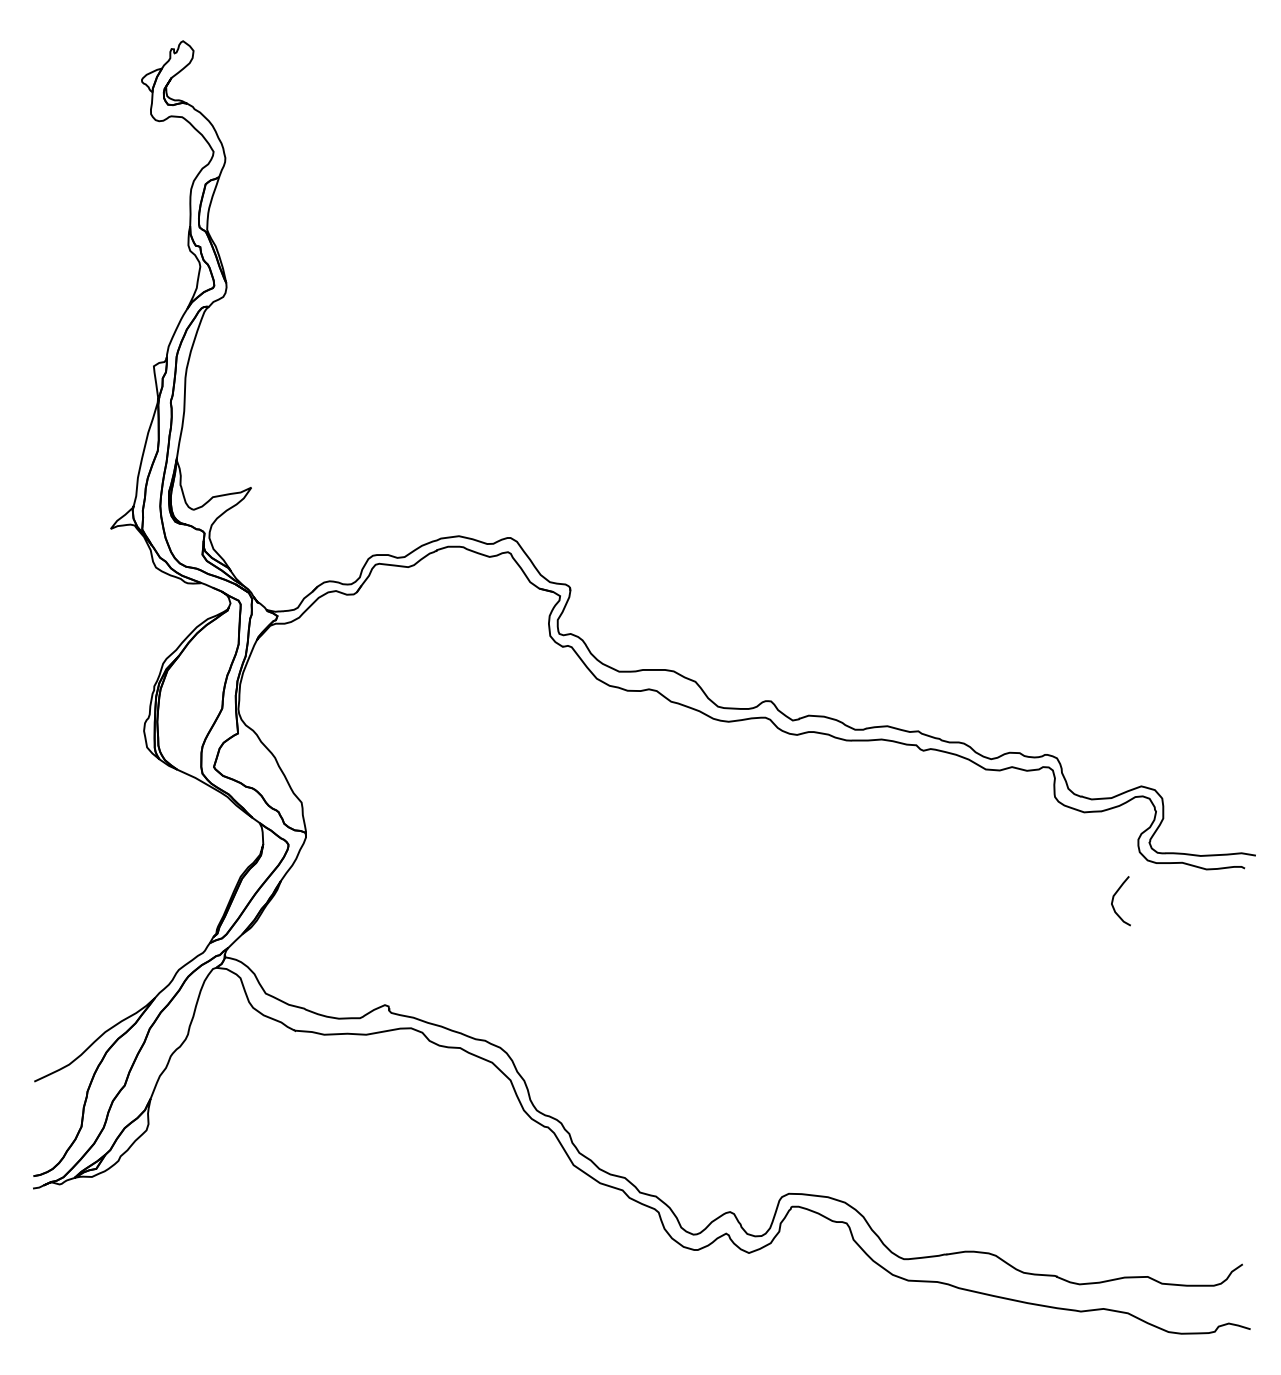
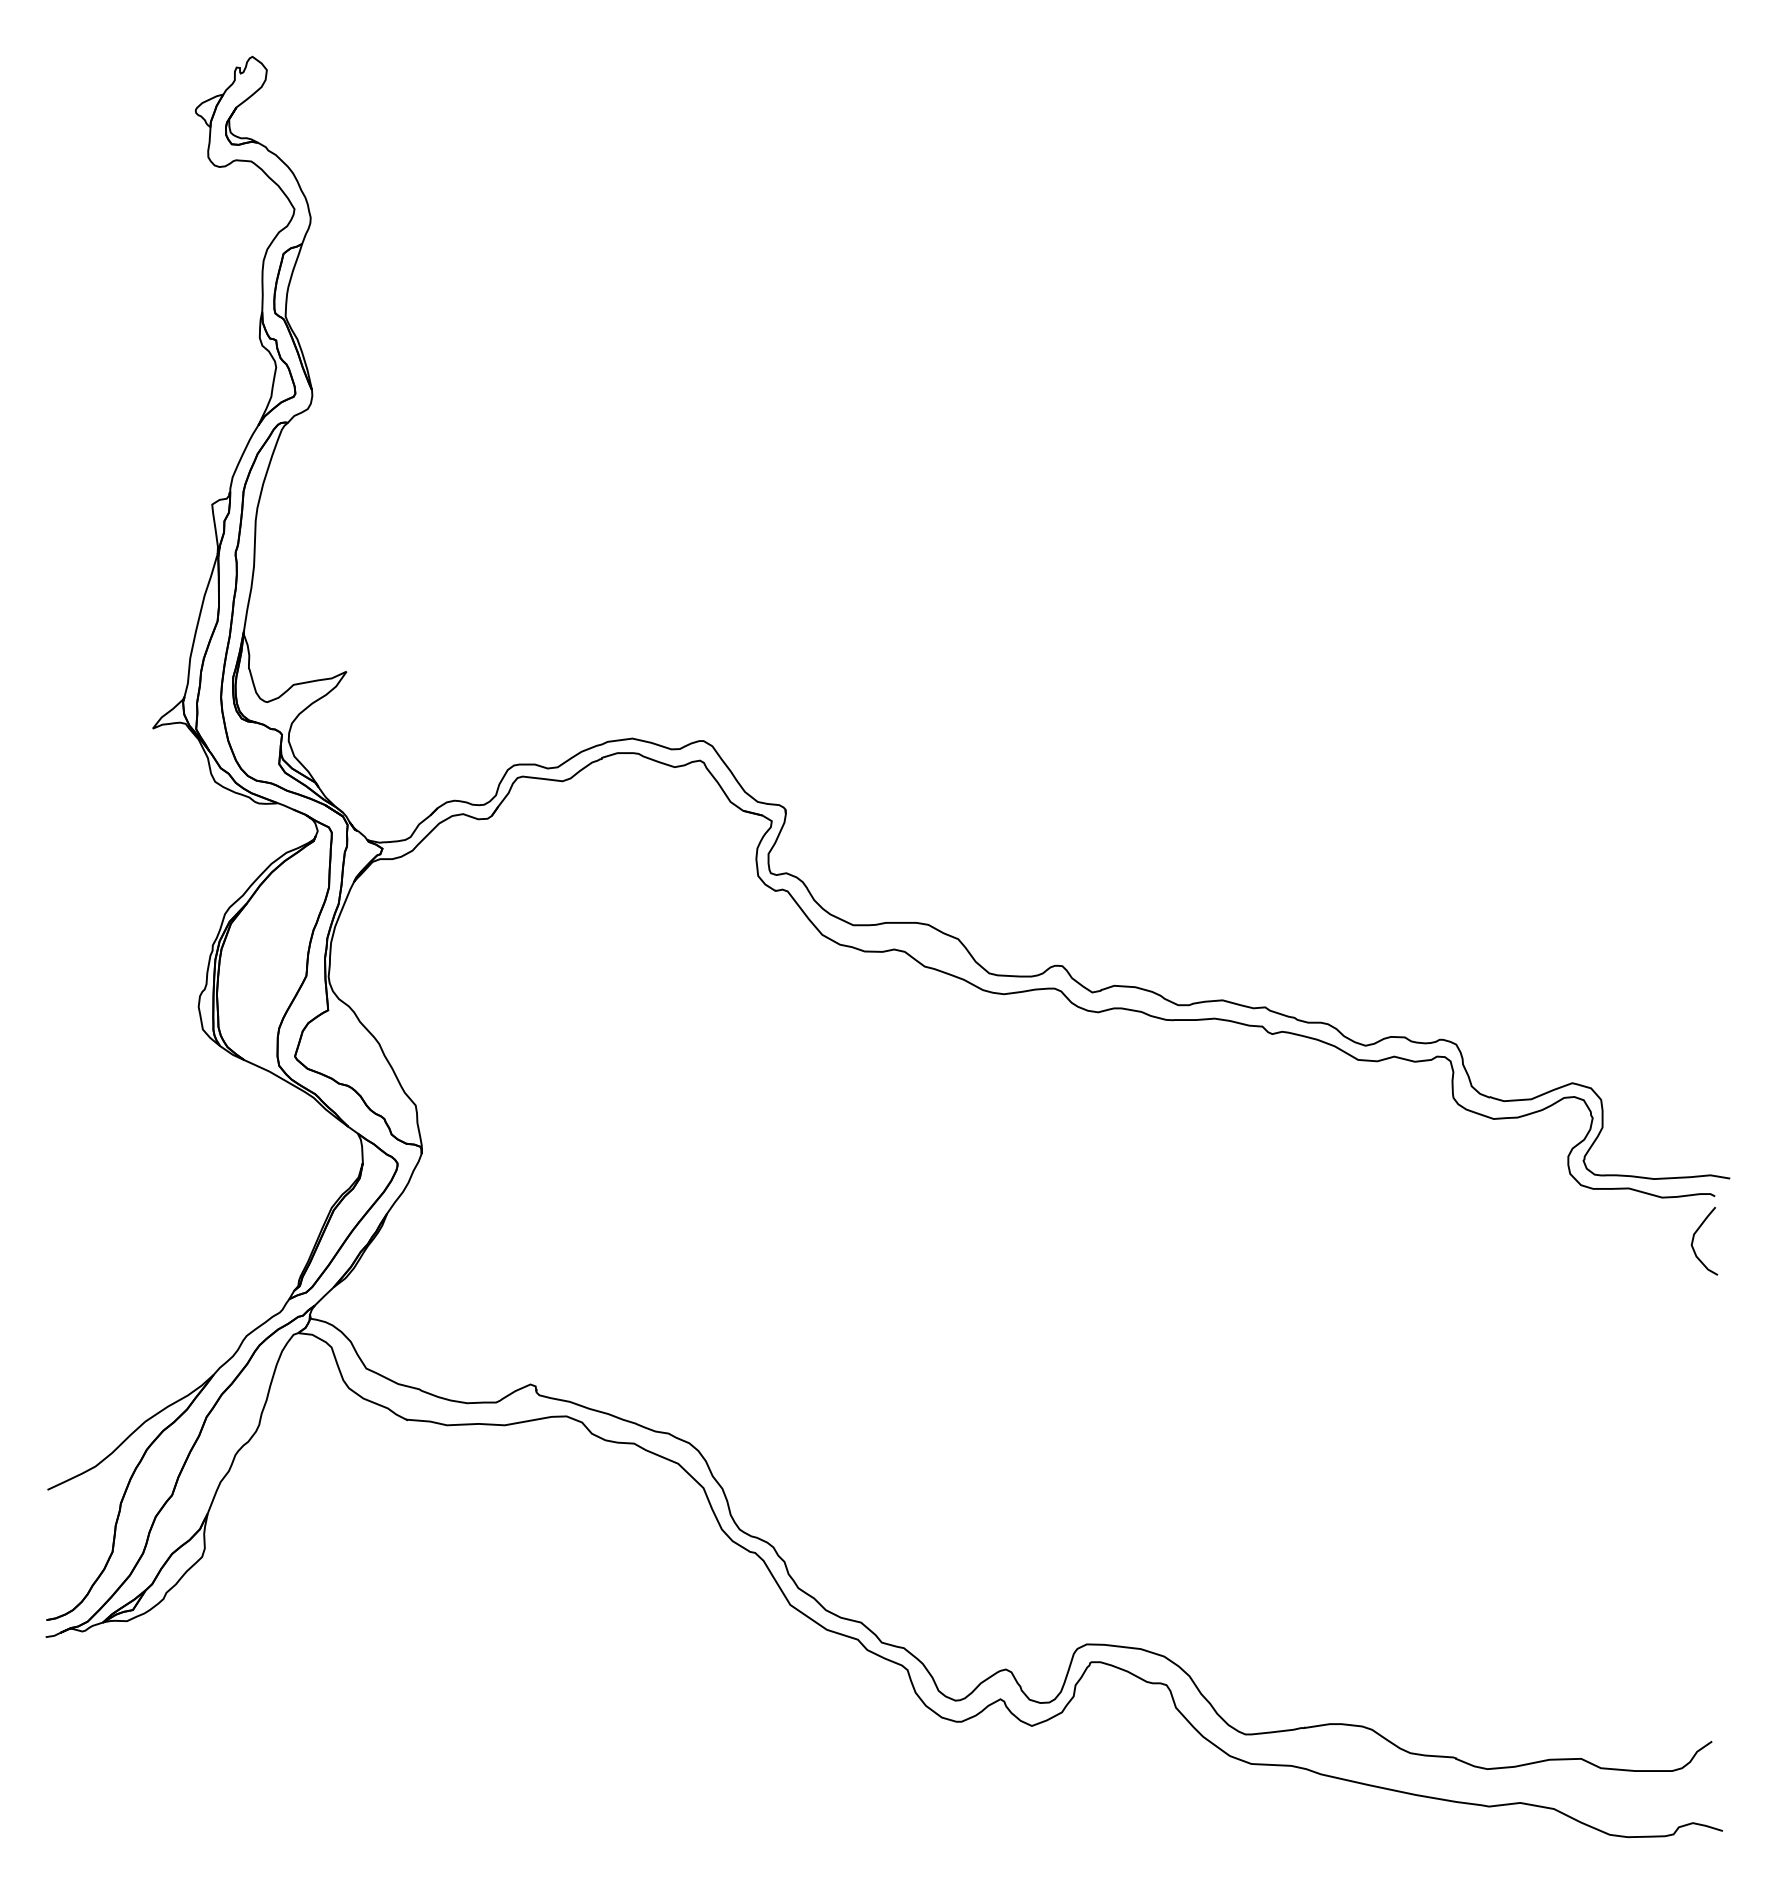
curve: (1113, 899) -> (1694, 1238), moved

